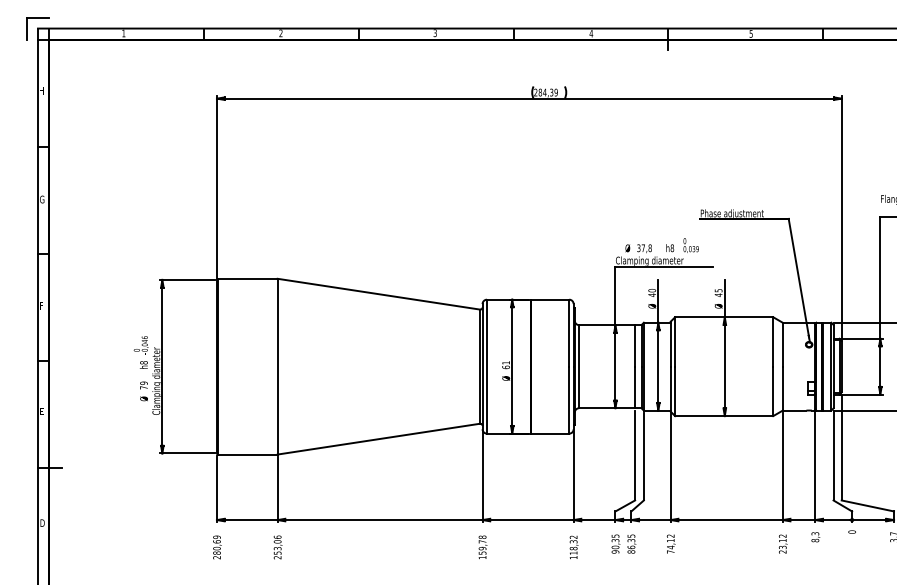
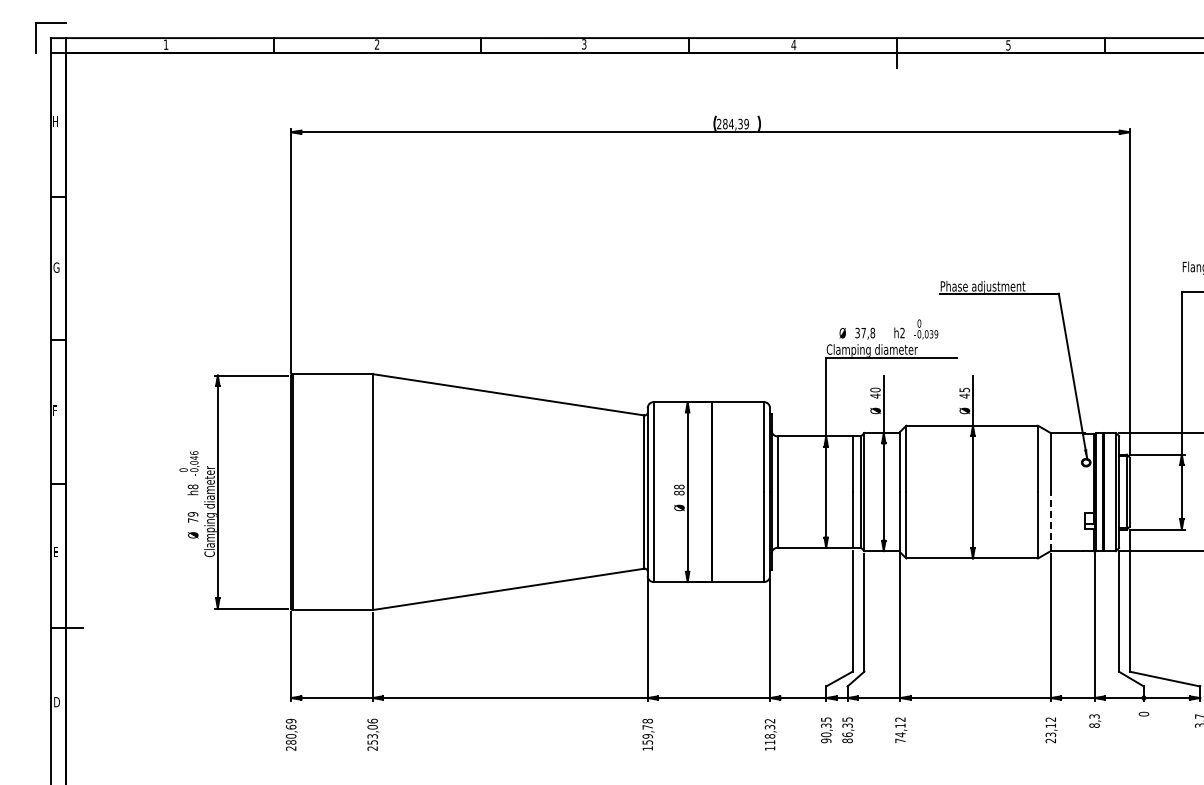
text: (672, 248) -> (902, 333), h8 -> h2
text: (506, 364) -> (679, 489), 61 -> 88
line: (782, 388) -> (1050, 521), solid -> dashed

